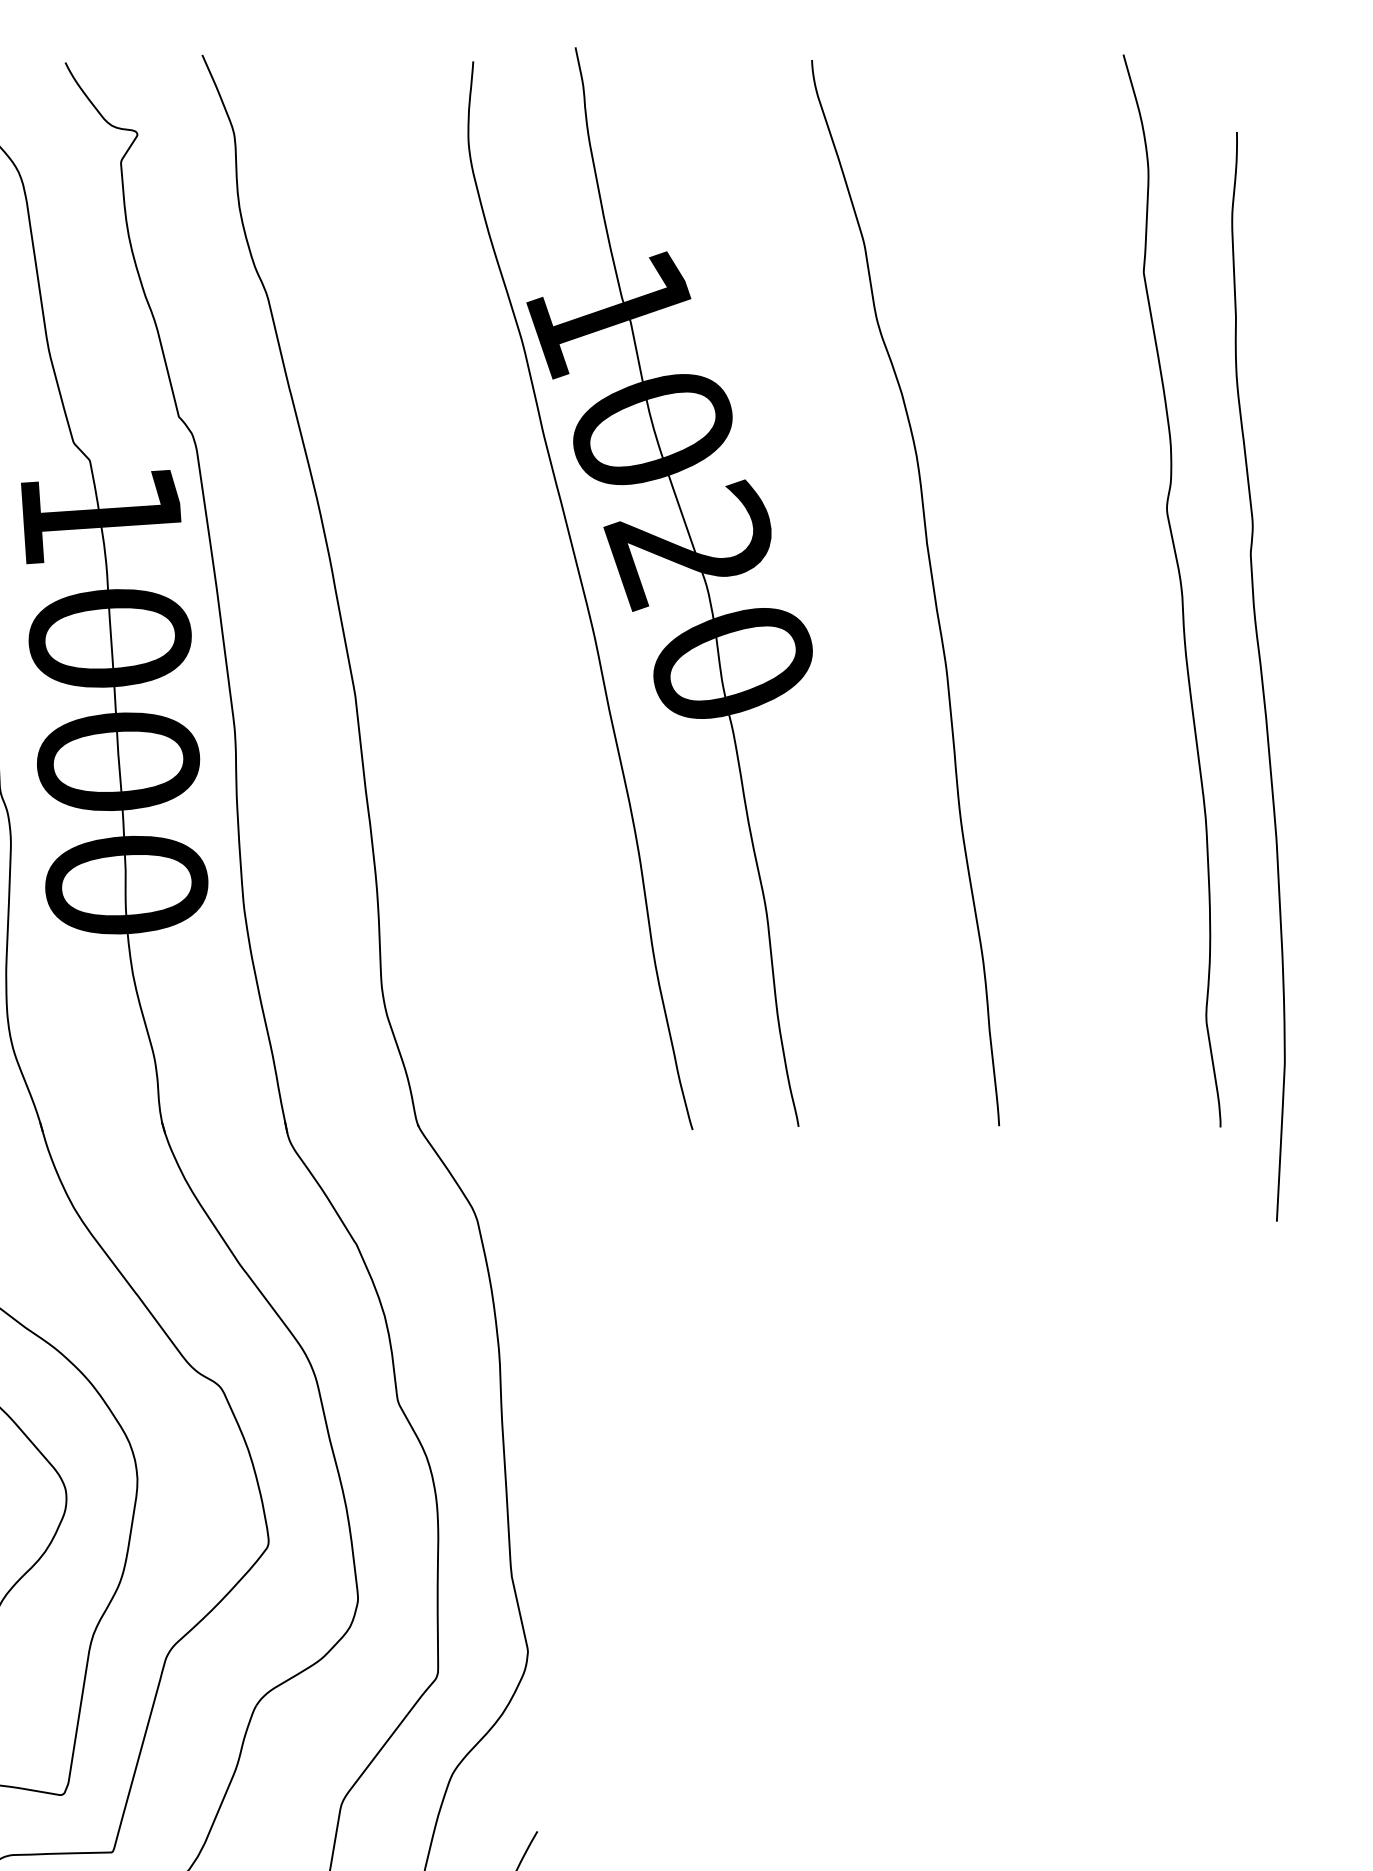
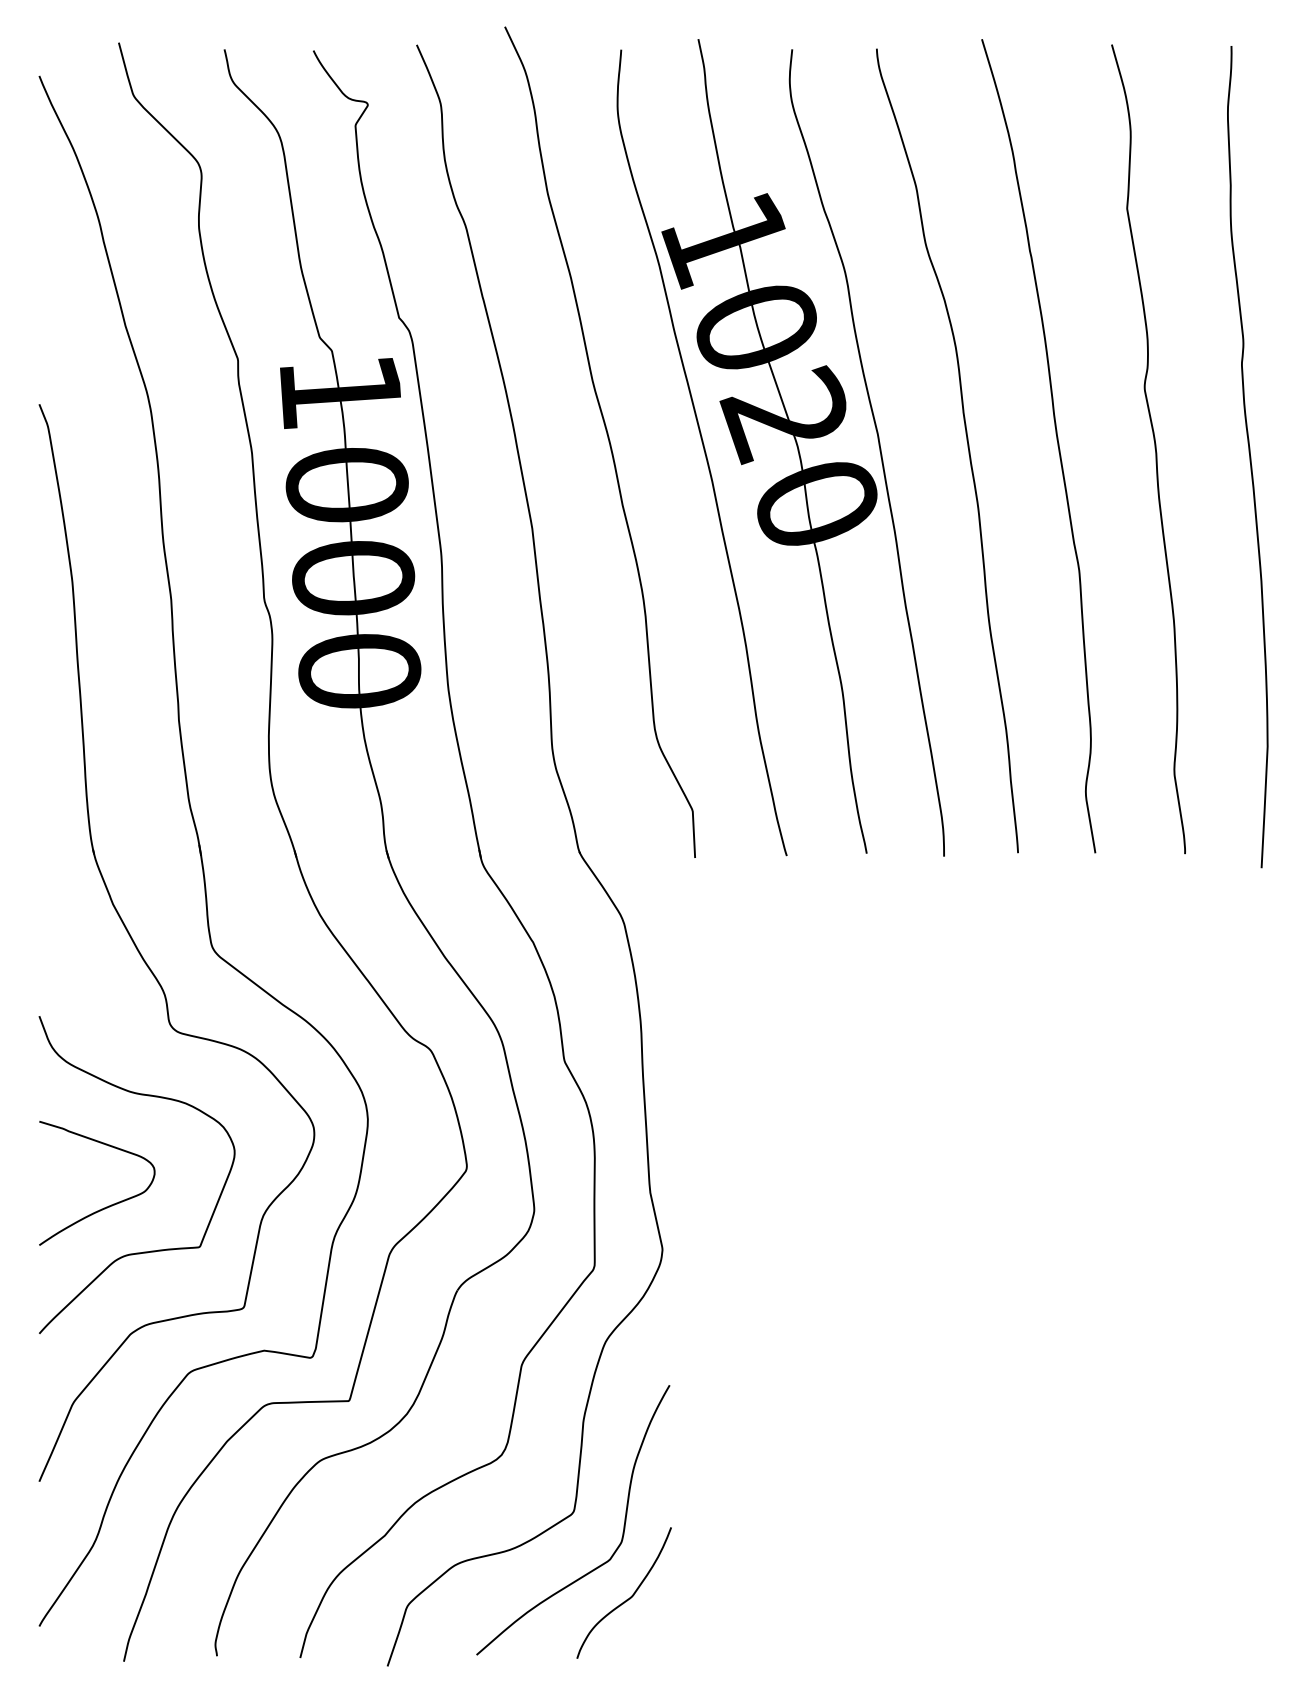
curve: (455, 576) -> (607, 438), added
curve: (1050, 579) -> (1056, 440), added
curve: (815, 593) -> (879, 451), added
curve: (1260, 677) -> (1249, 457), moved

